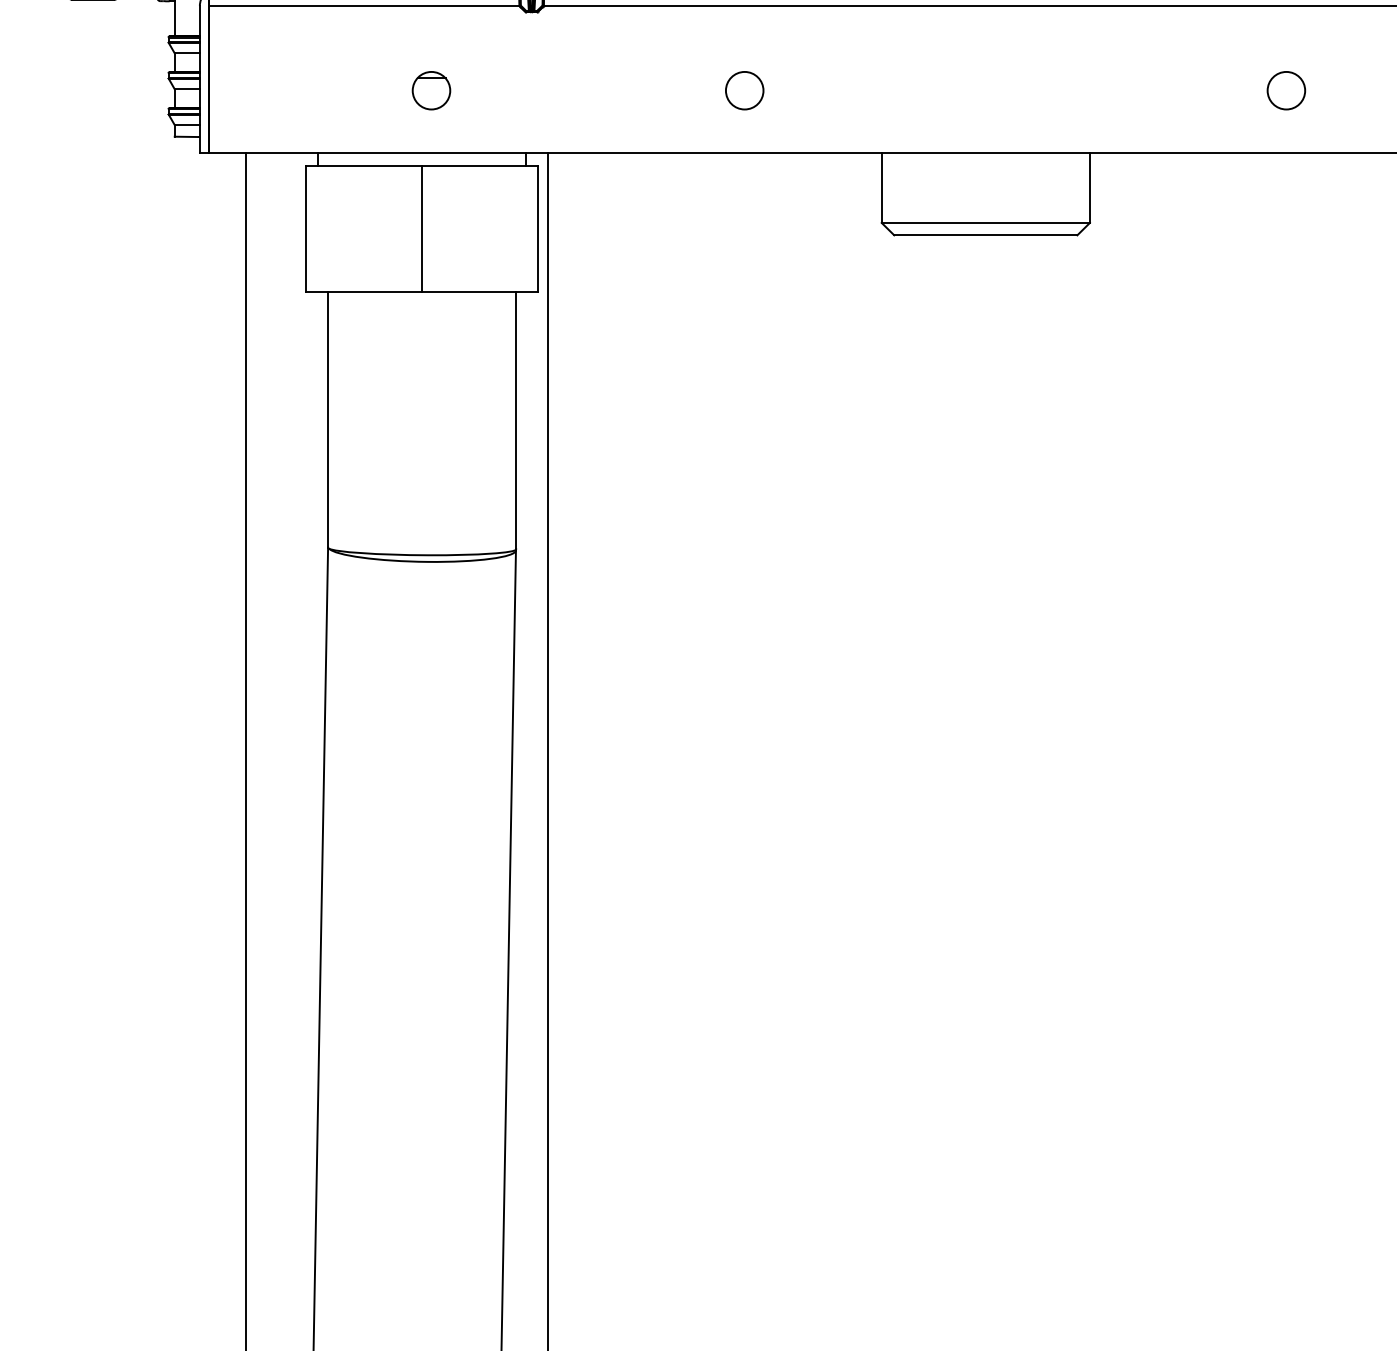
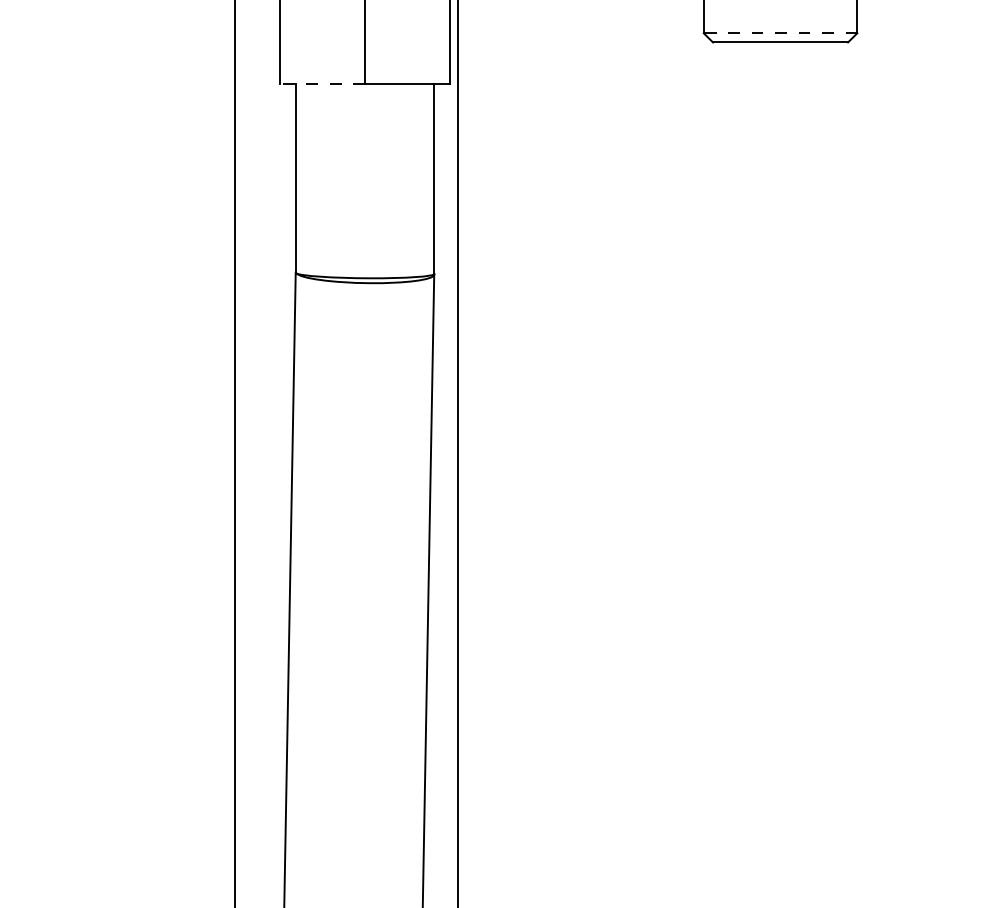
line: (985, 222) -> (780, 33), solid -> dashed
line: (364, 291) -> (322, 83), solid -> dashed

